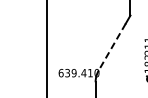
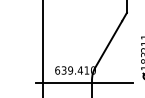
line: (112, 47) -> (108, 44), dashed -> solid
line: (87, 86) -> (83, 83), added

